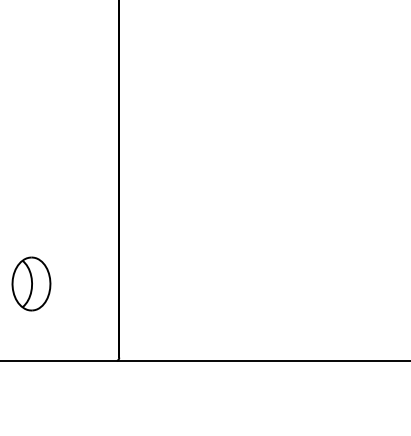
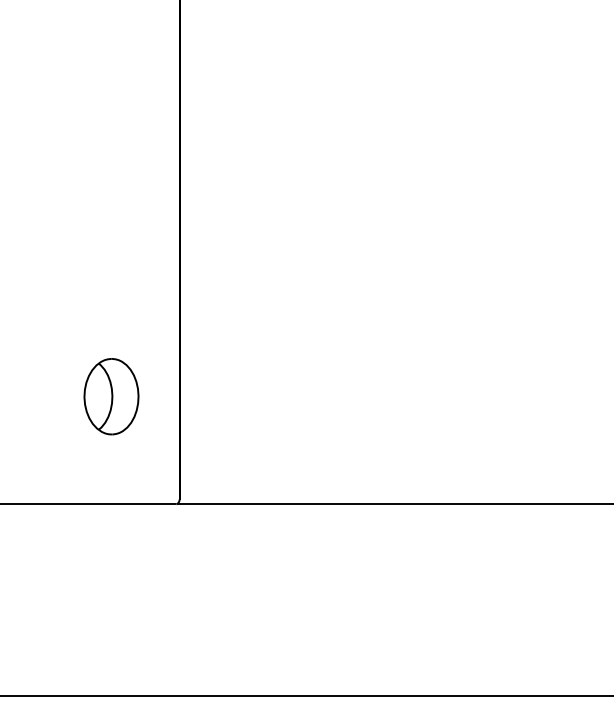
part: (31, 283) -> (111, 396), moved

